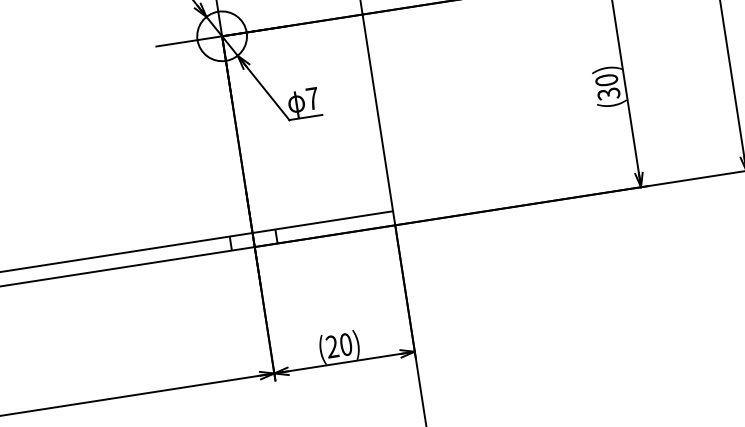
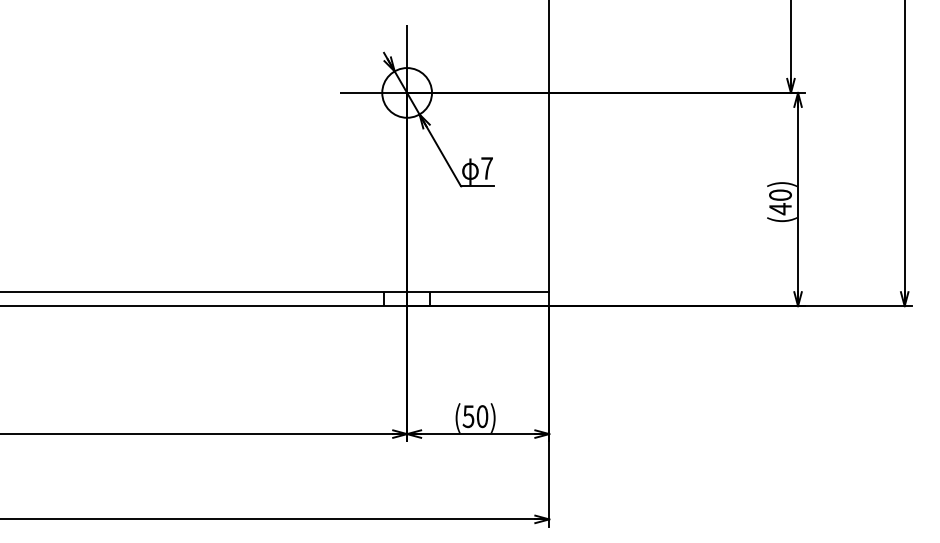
text: (608, 94) -> (780, 209), (30) -> (40)
text: (332, 346) -> (468, 416), (20) -> (50)

